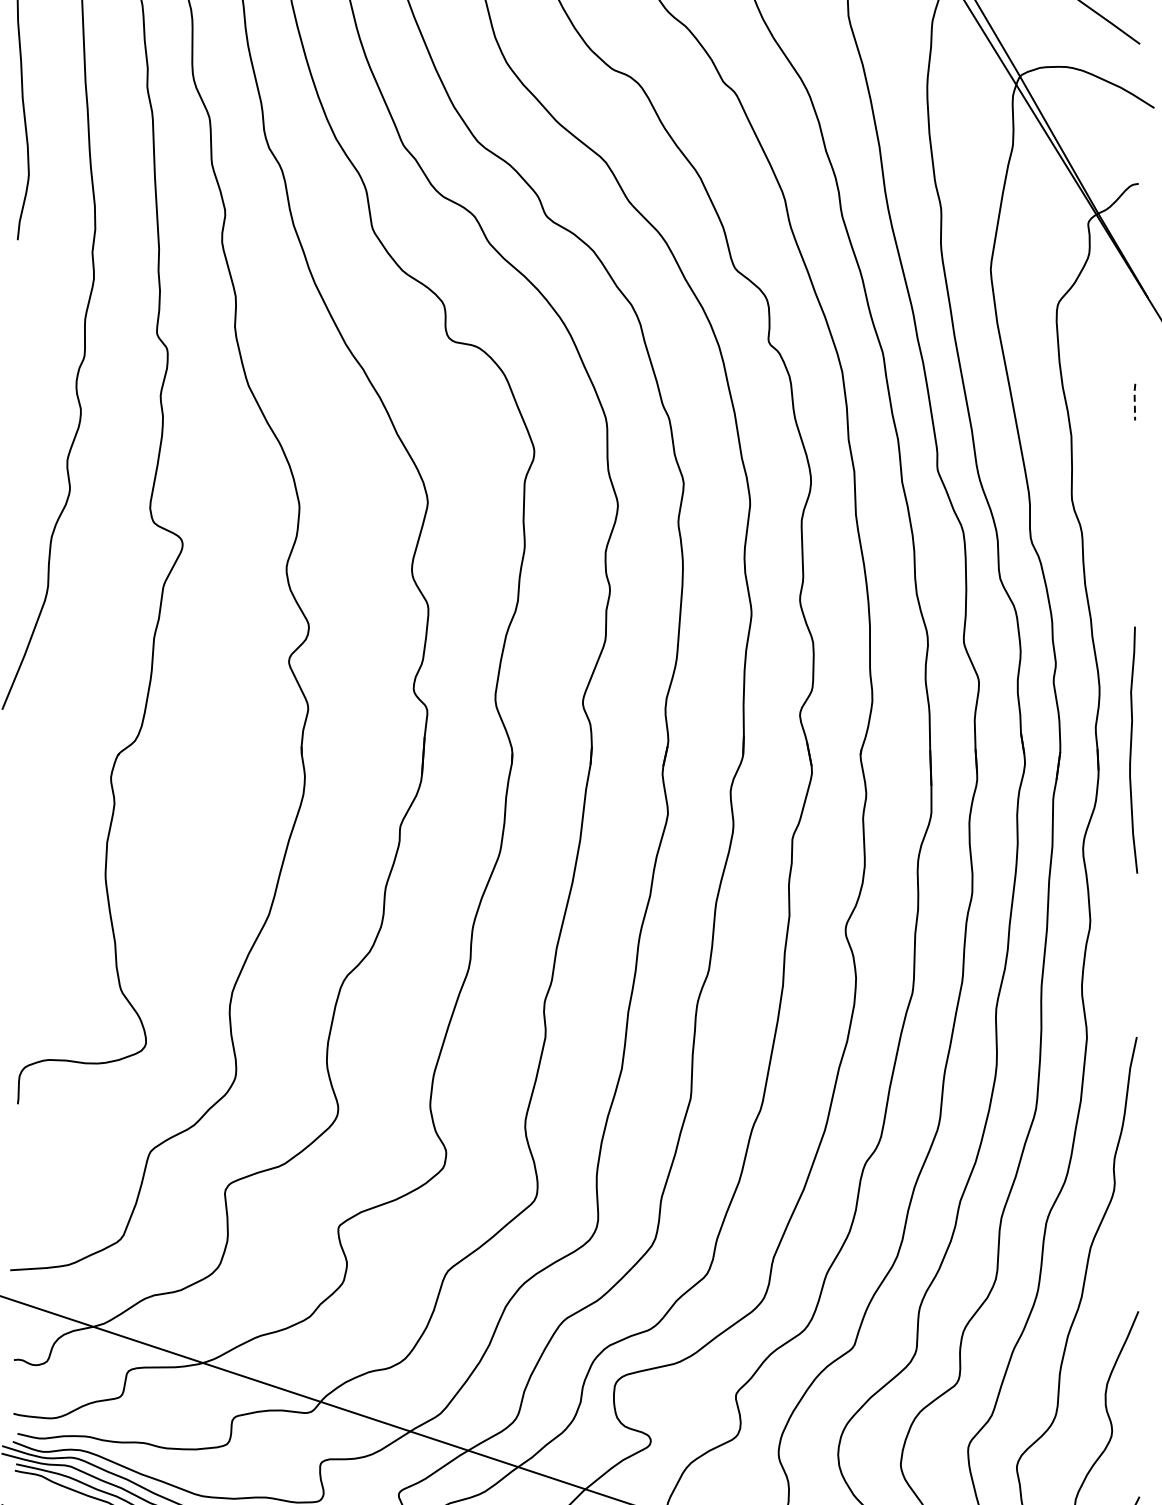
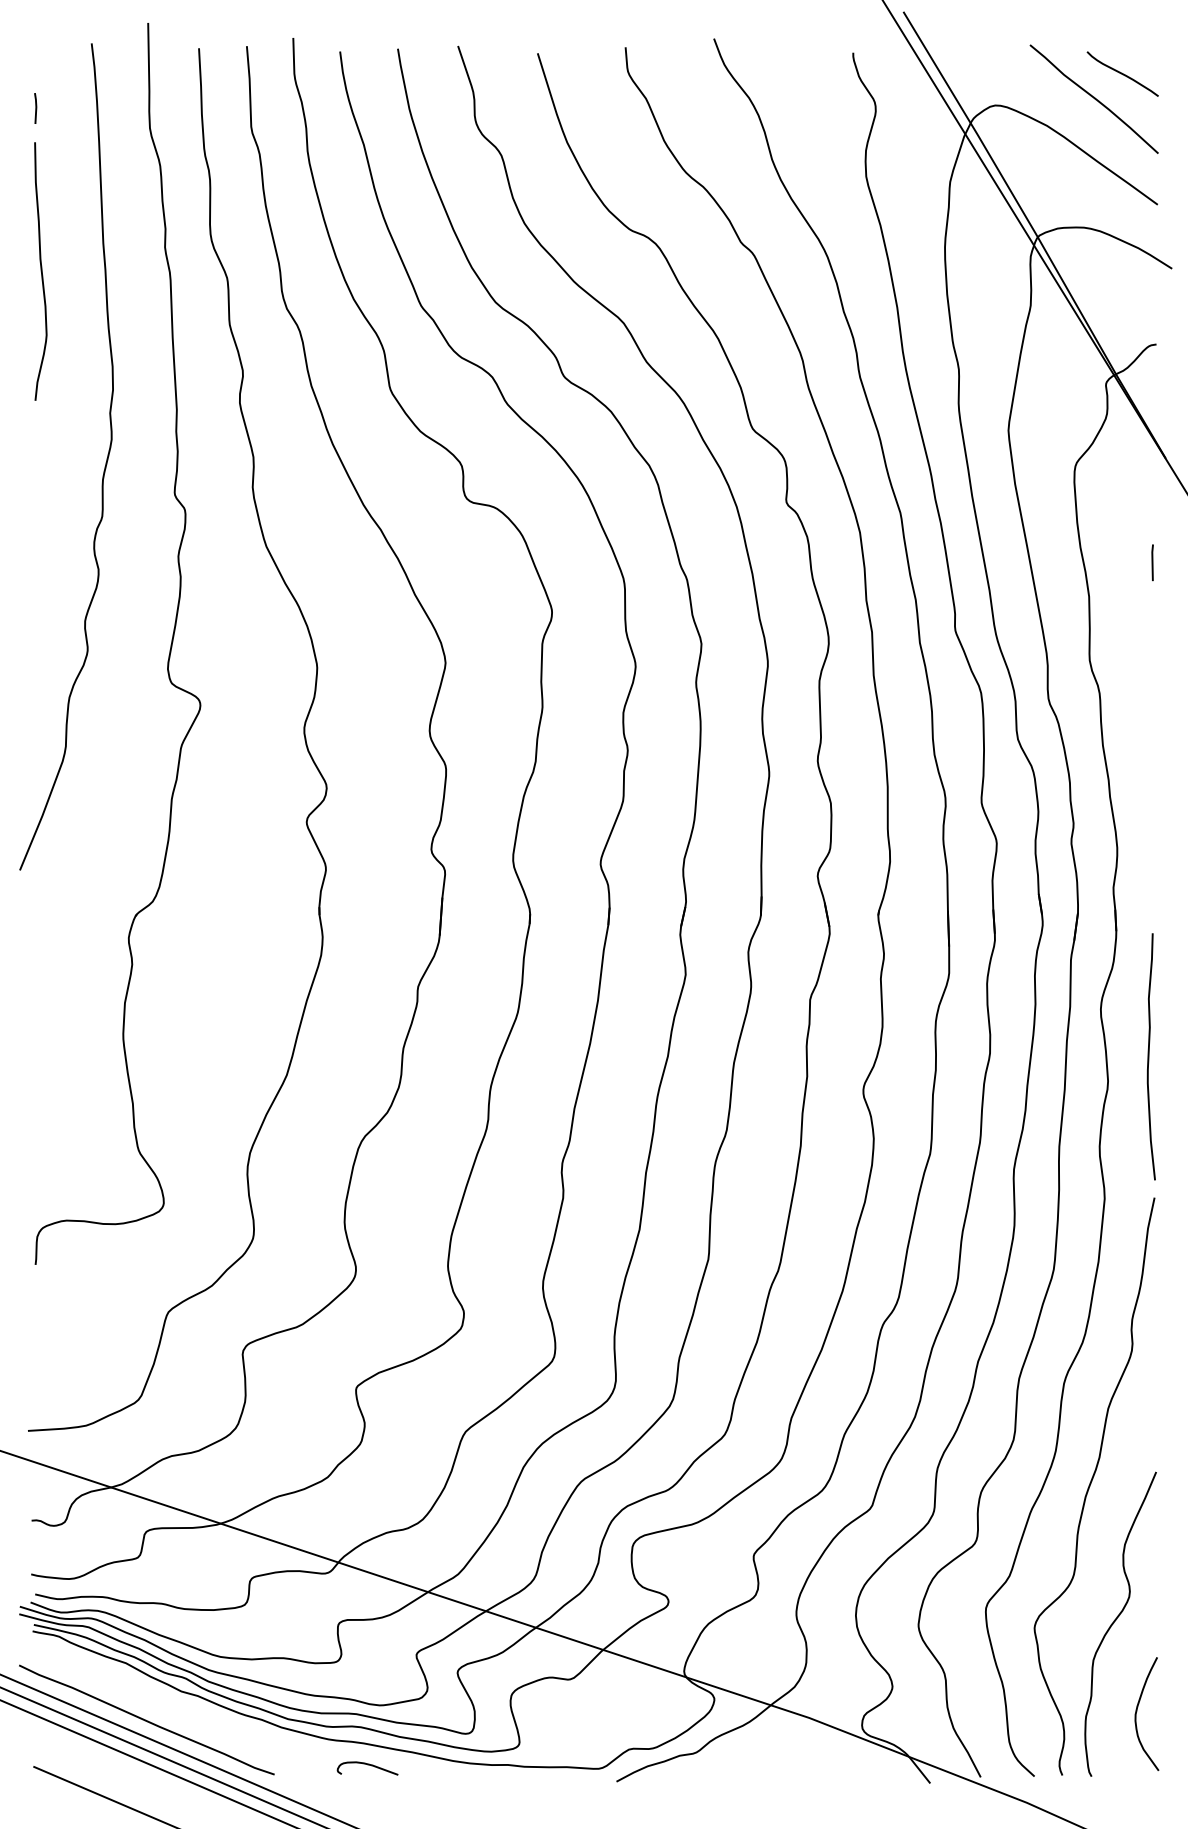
line: (1134, 401) -> (1152, 562), dashed -> solid
curve: (1131, 749) -> (1149, 1056), moved

